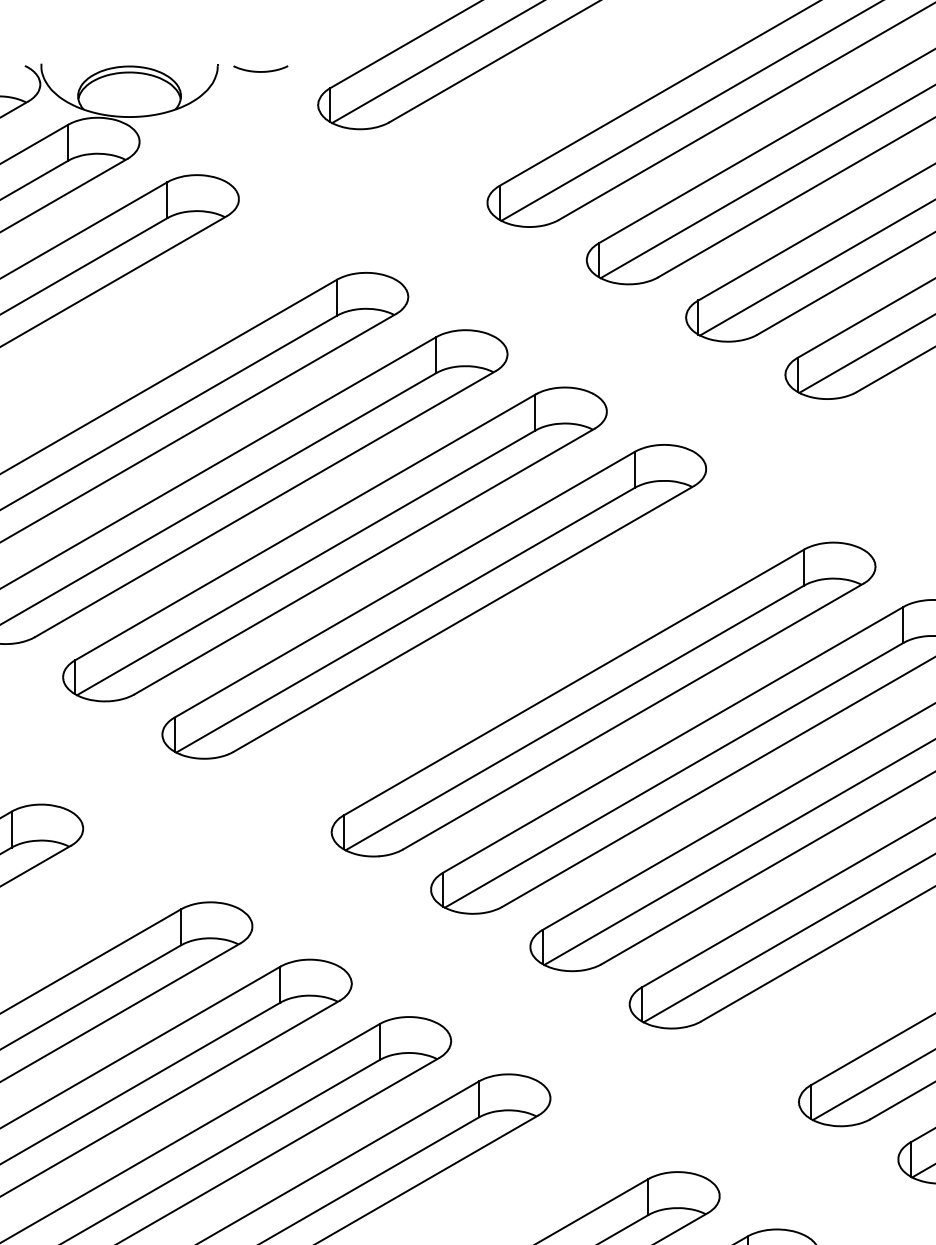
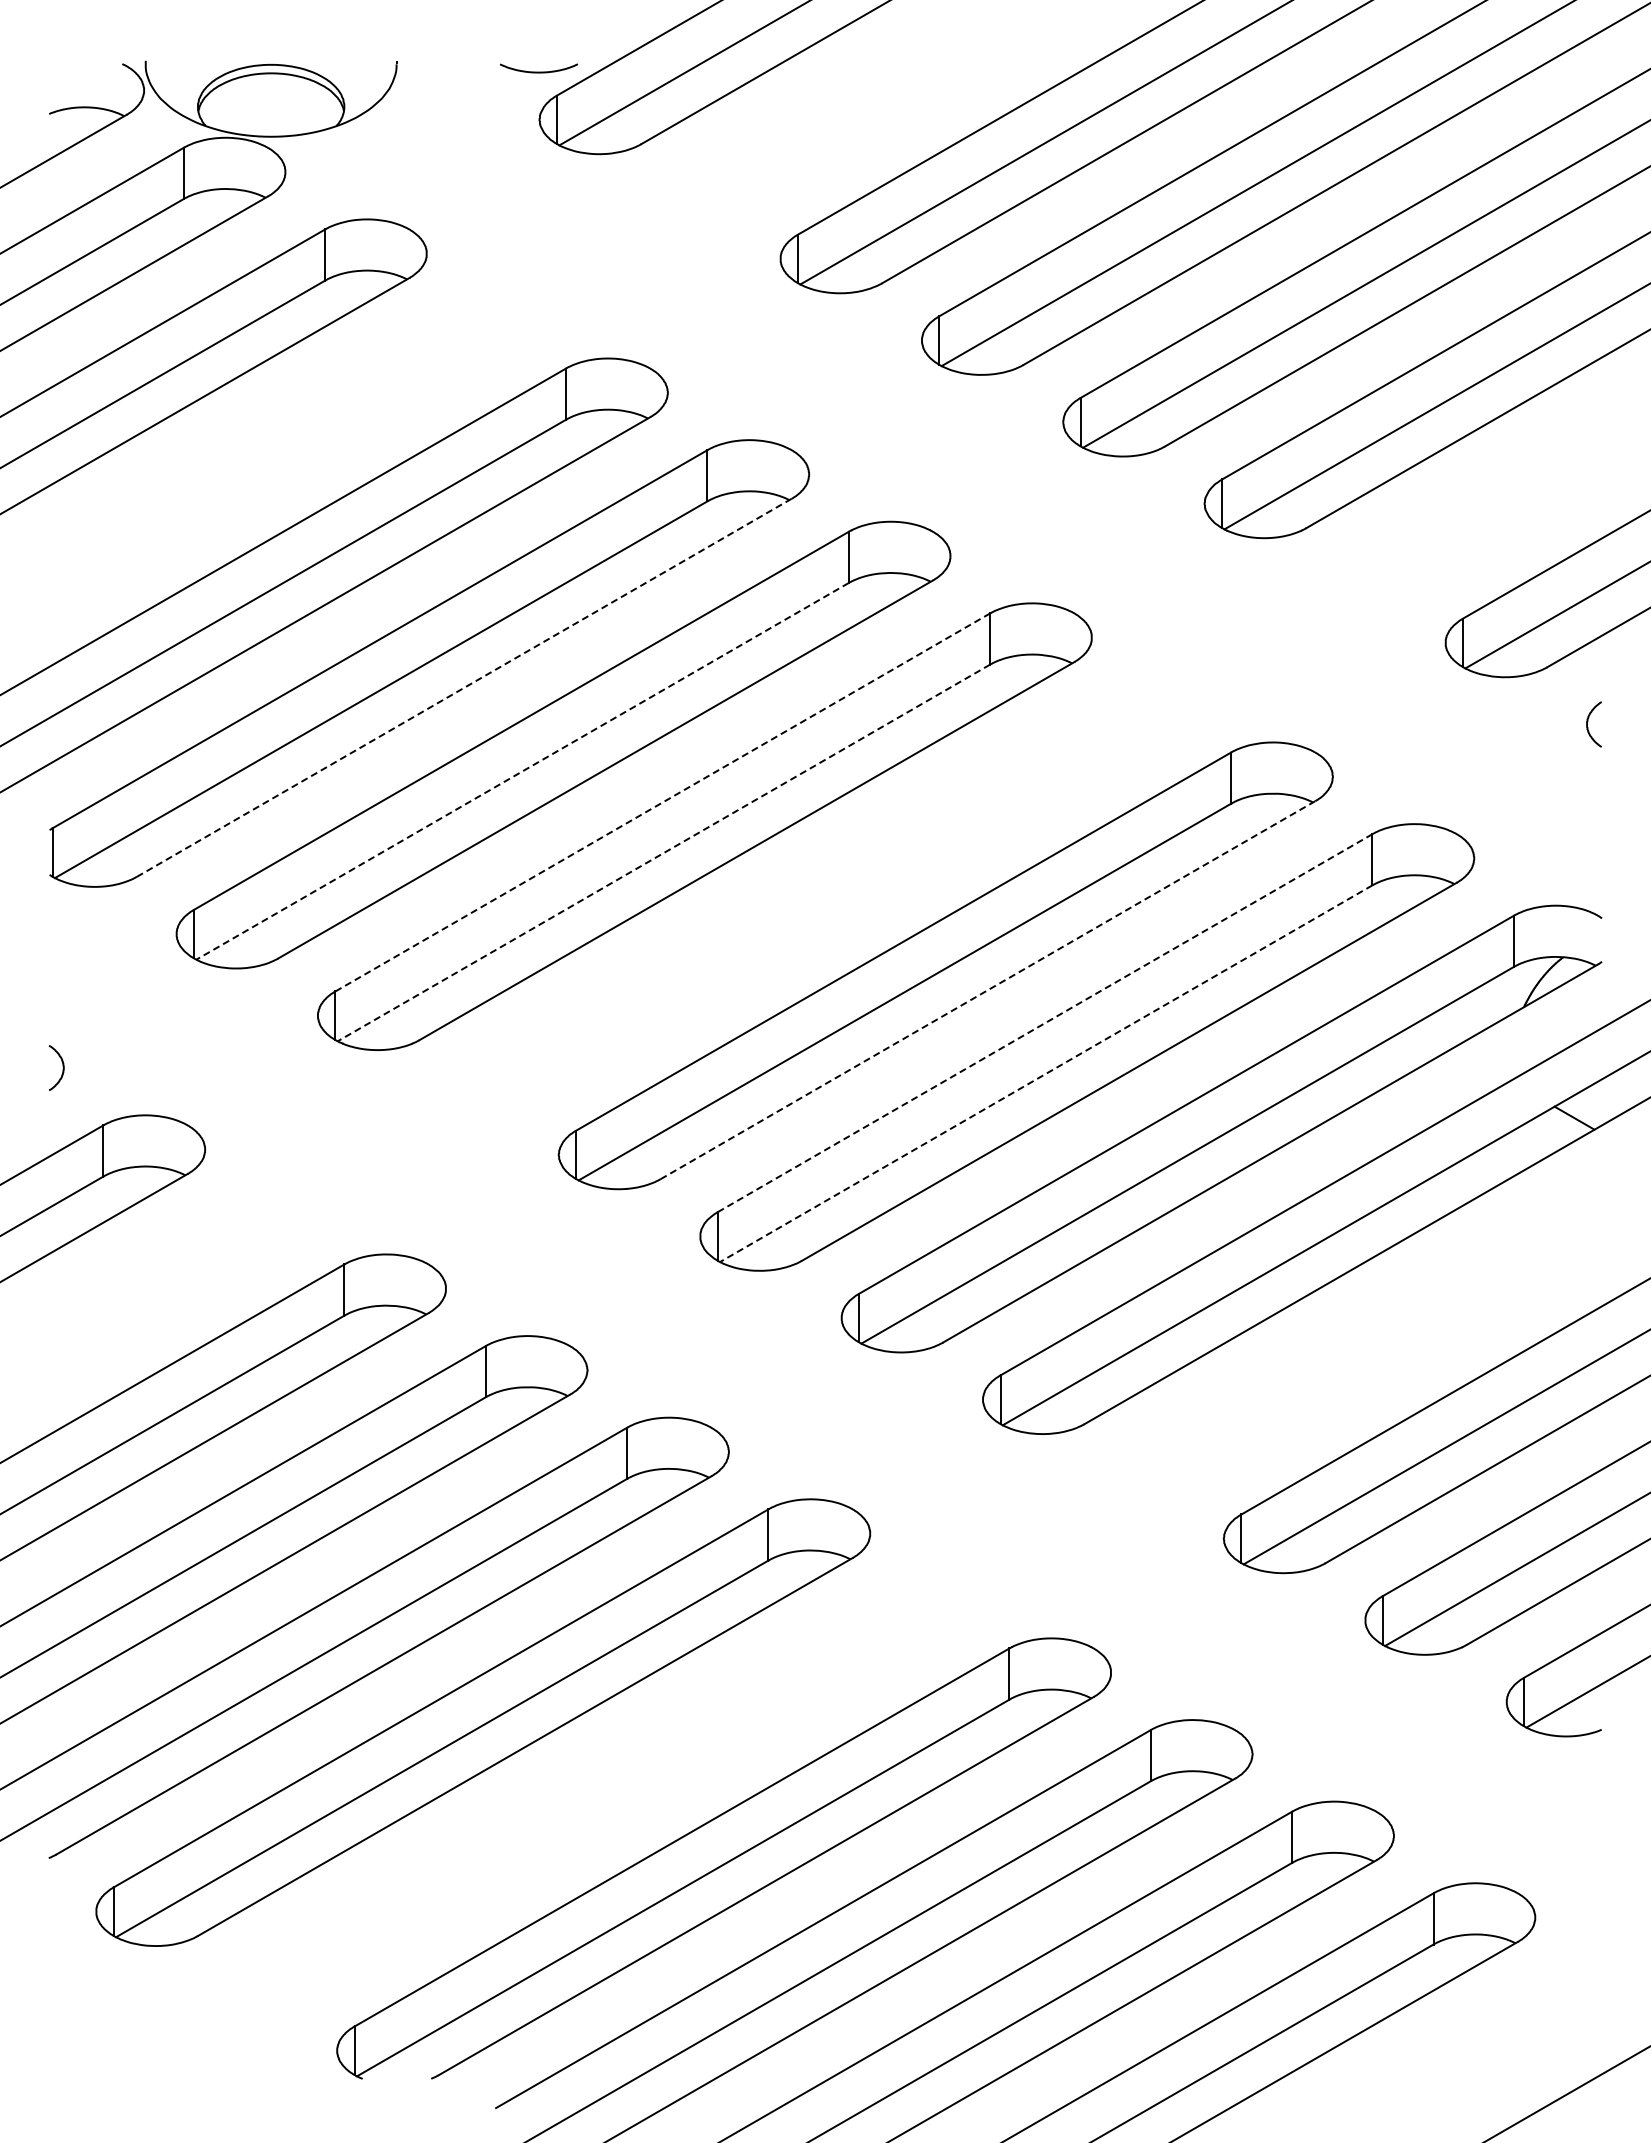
curve: (260, 71) -> (538, 71), moved
line: (265, 503) -> (464, 687), solid -> dashed
line: (306, 563) -> (522, 771), solid -> dashed
line: (404, 584) -> (662, 802), solid -> dashed
line: (405, 619) -> (663, 852), solid -> dashed
line: (632, 716) -> (987, 990), solid -> dashed
line: (673, 740) -> (1045, 1023), solid -> dashed
line: (674, 775) -> (1046, 1073), solid -> dashed

